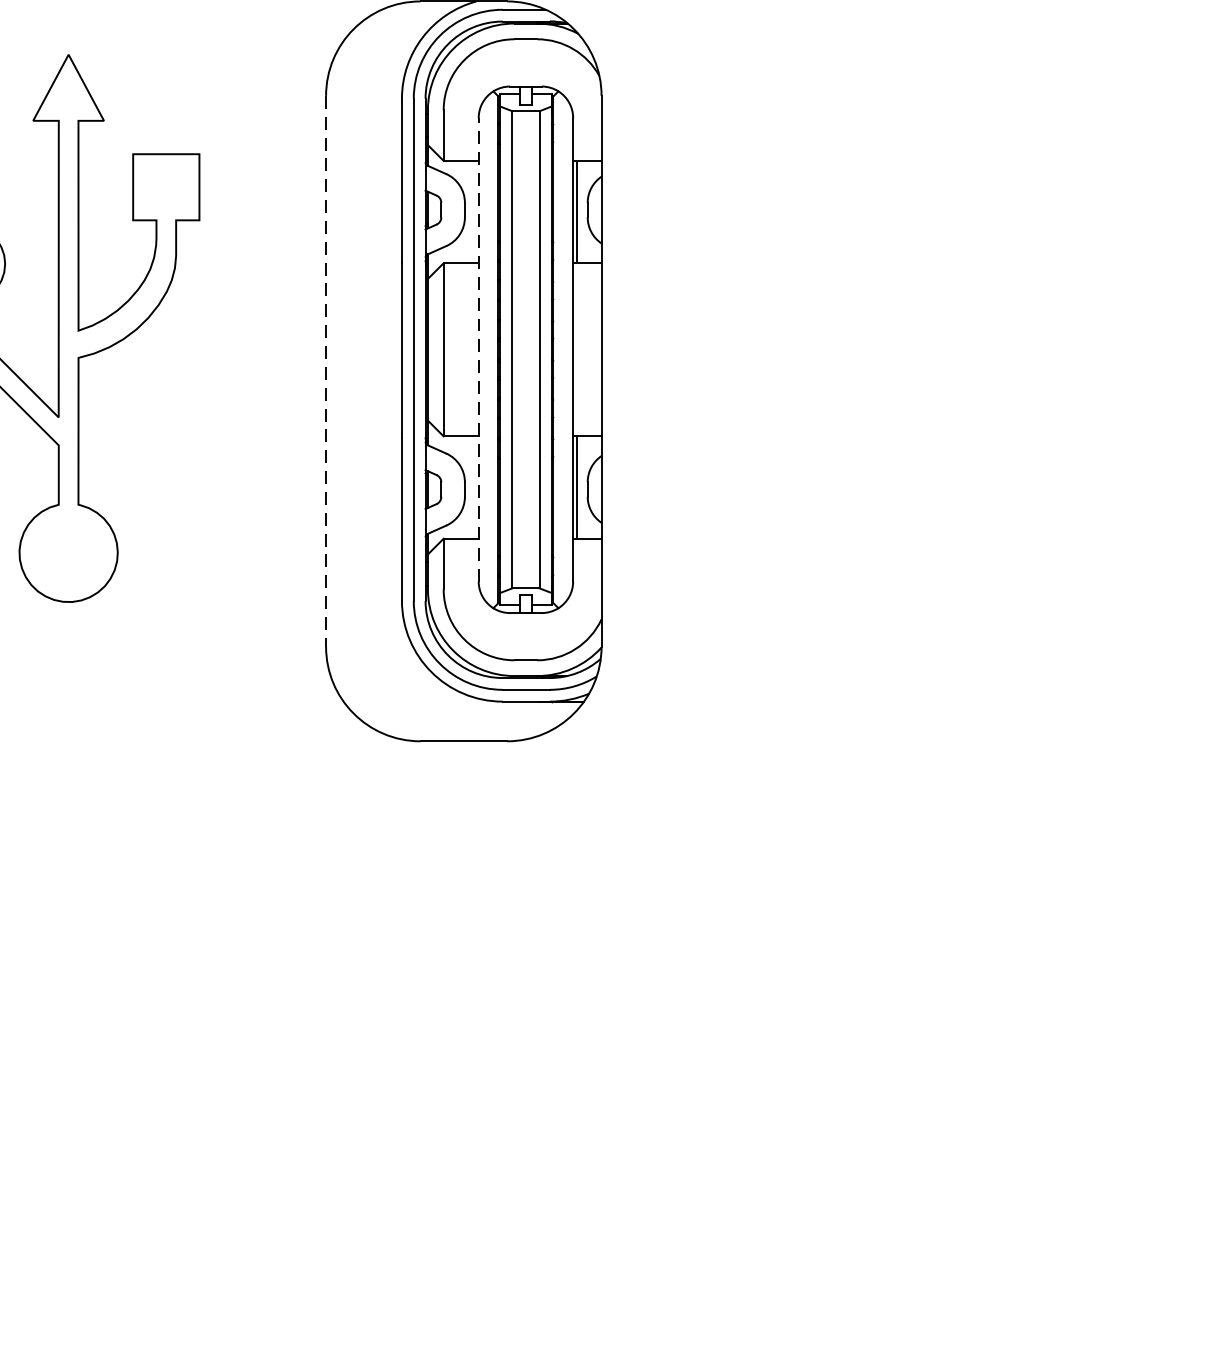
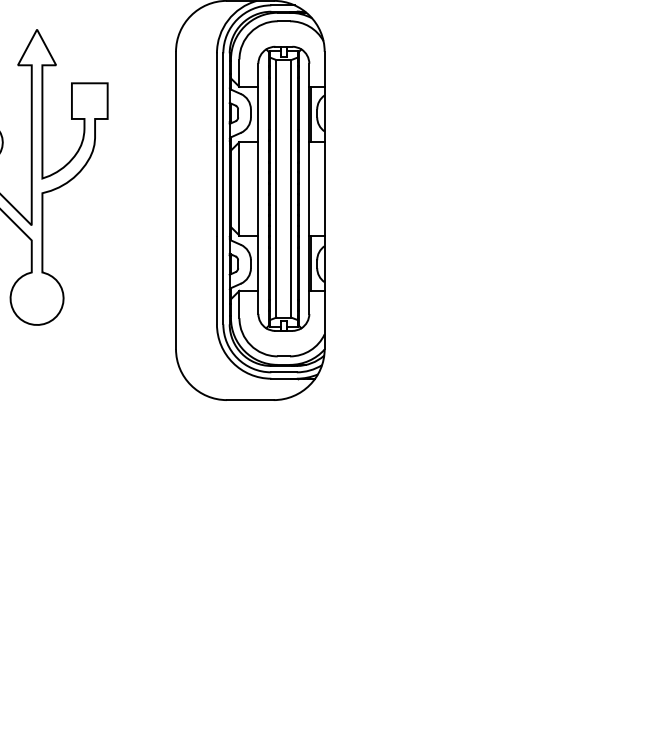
line: (478, 349) -> (258, 188), dashed -> solid
line: (326, 371) -> (176, 200), dashed -> solid

